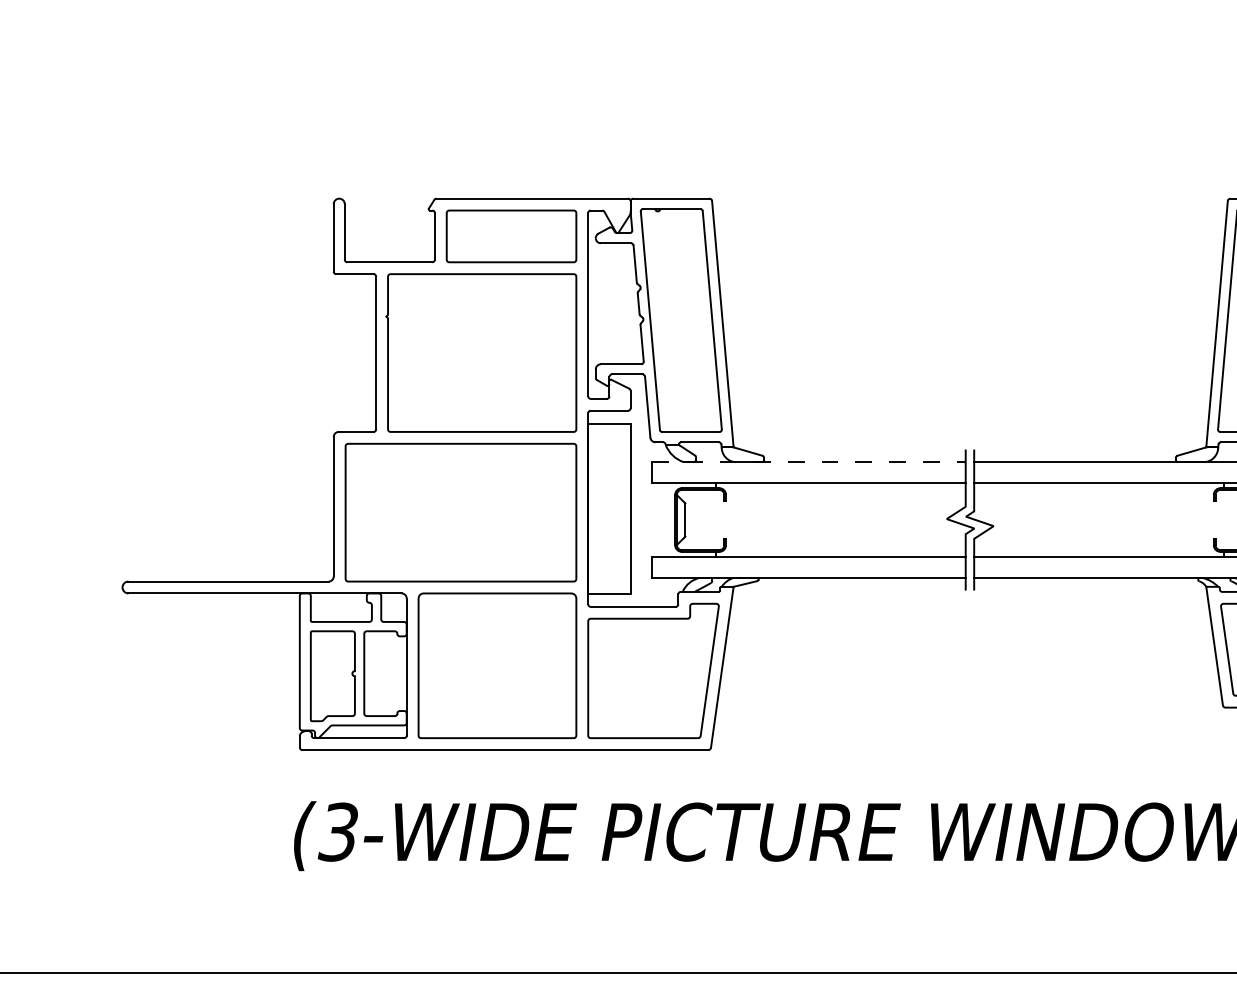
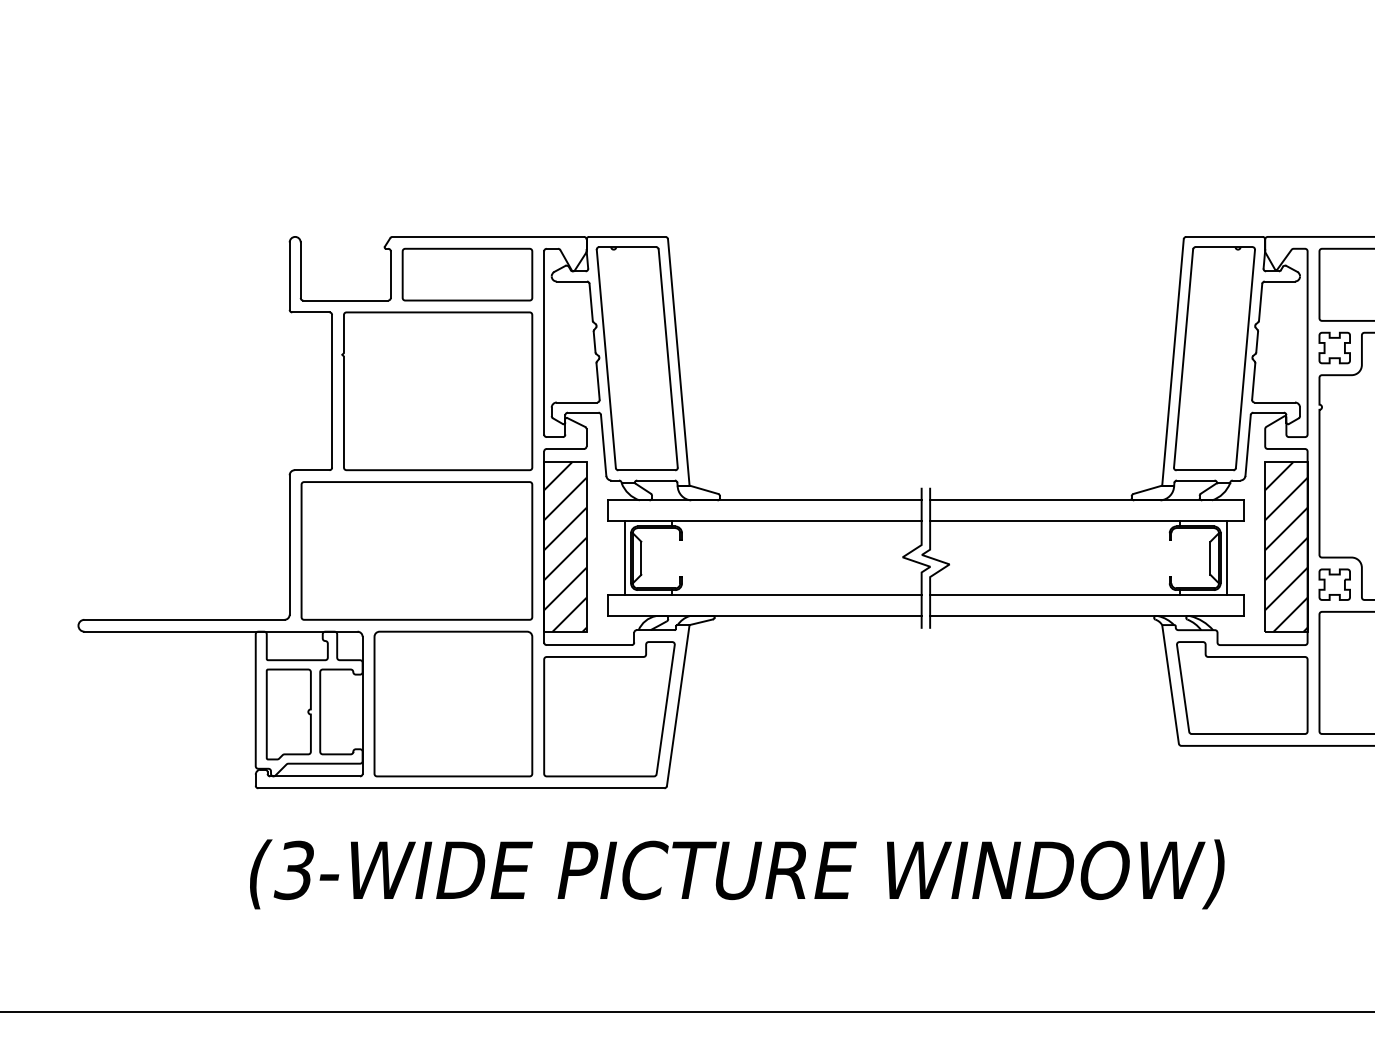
line: (808, 462) -> (764, 500), dashed -> solid
hatch: (609, 508) -> (565, 546), added
line: (669, 520) -> (625, 558), added

